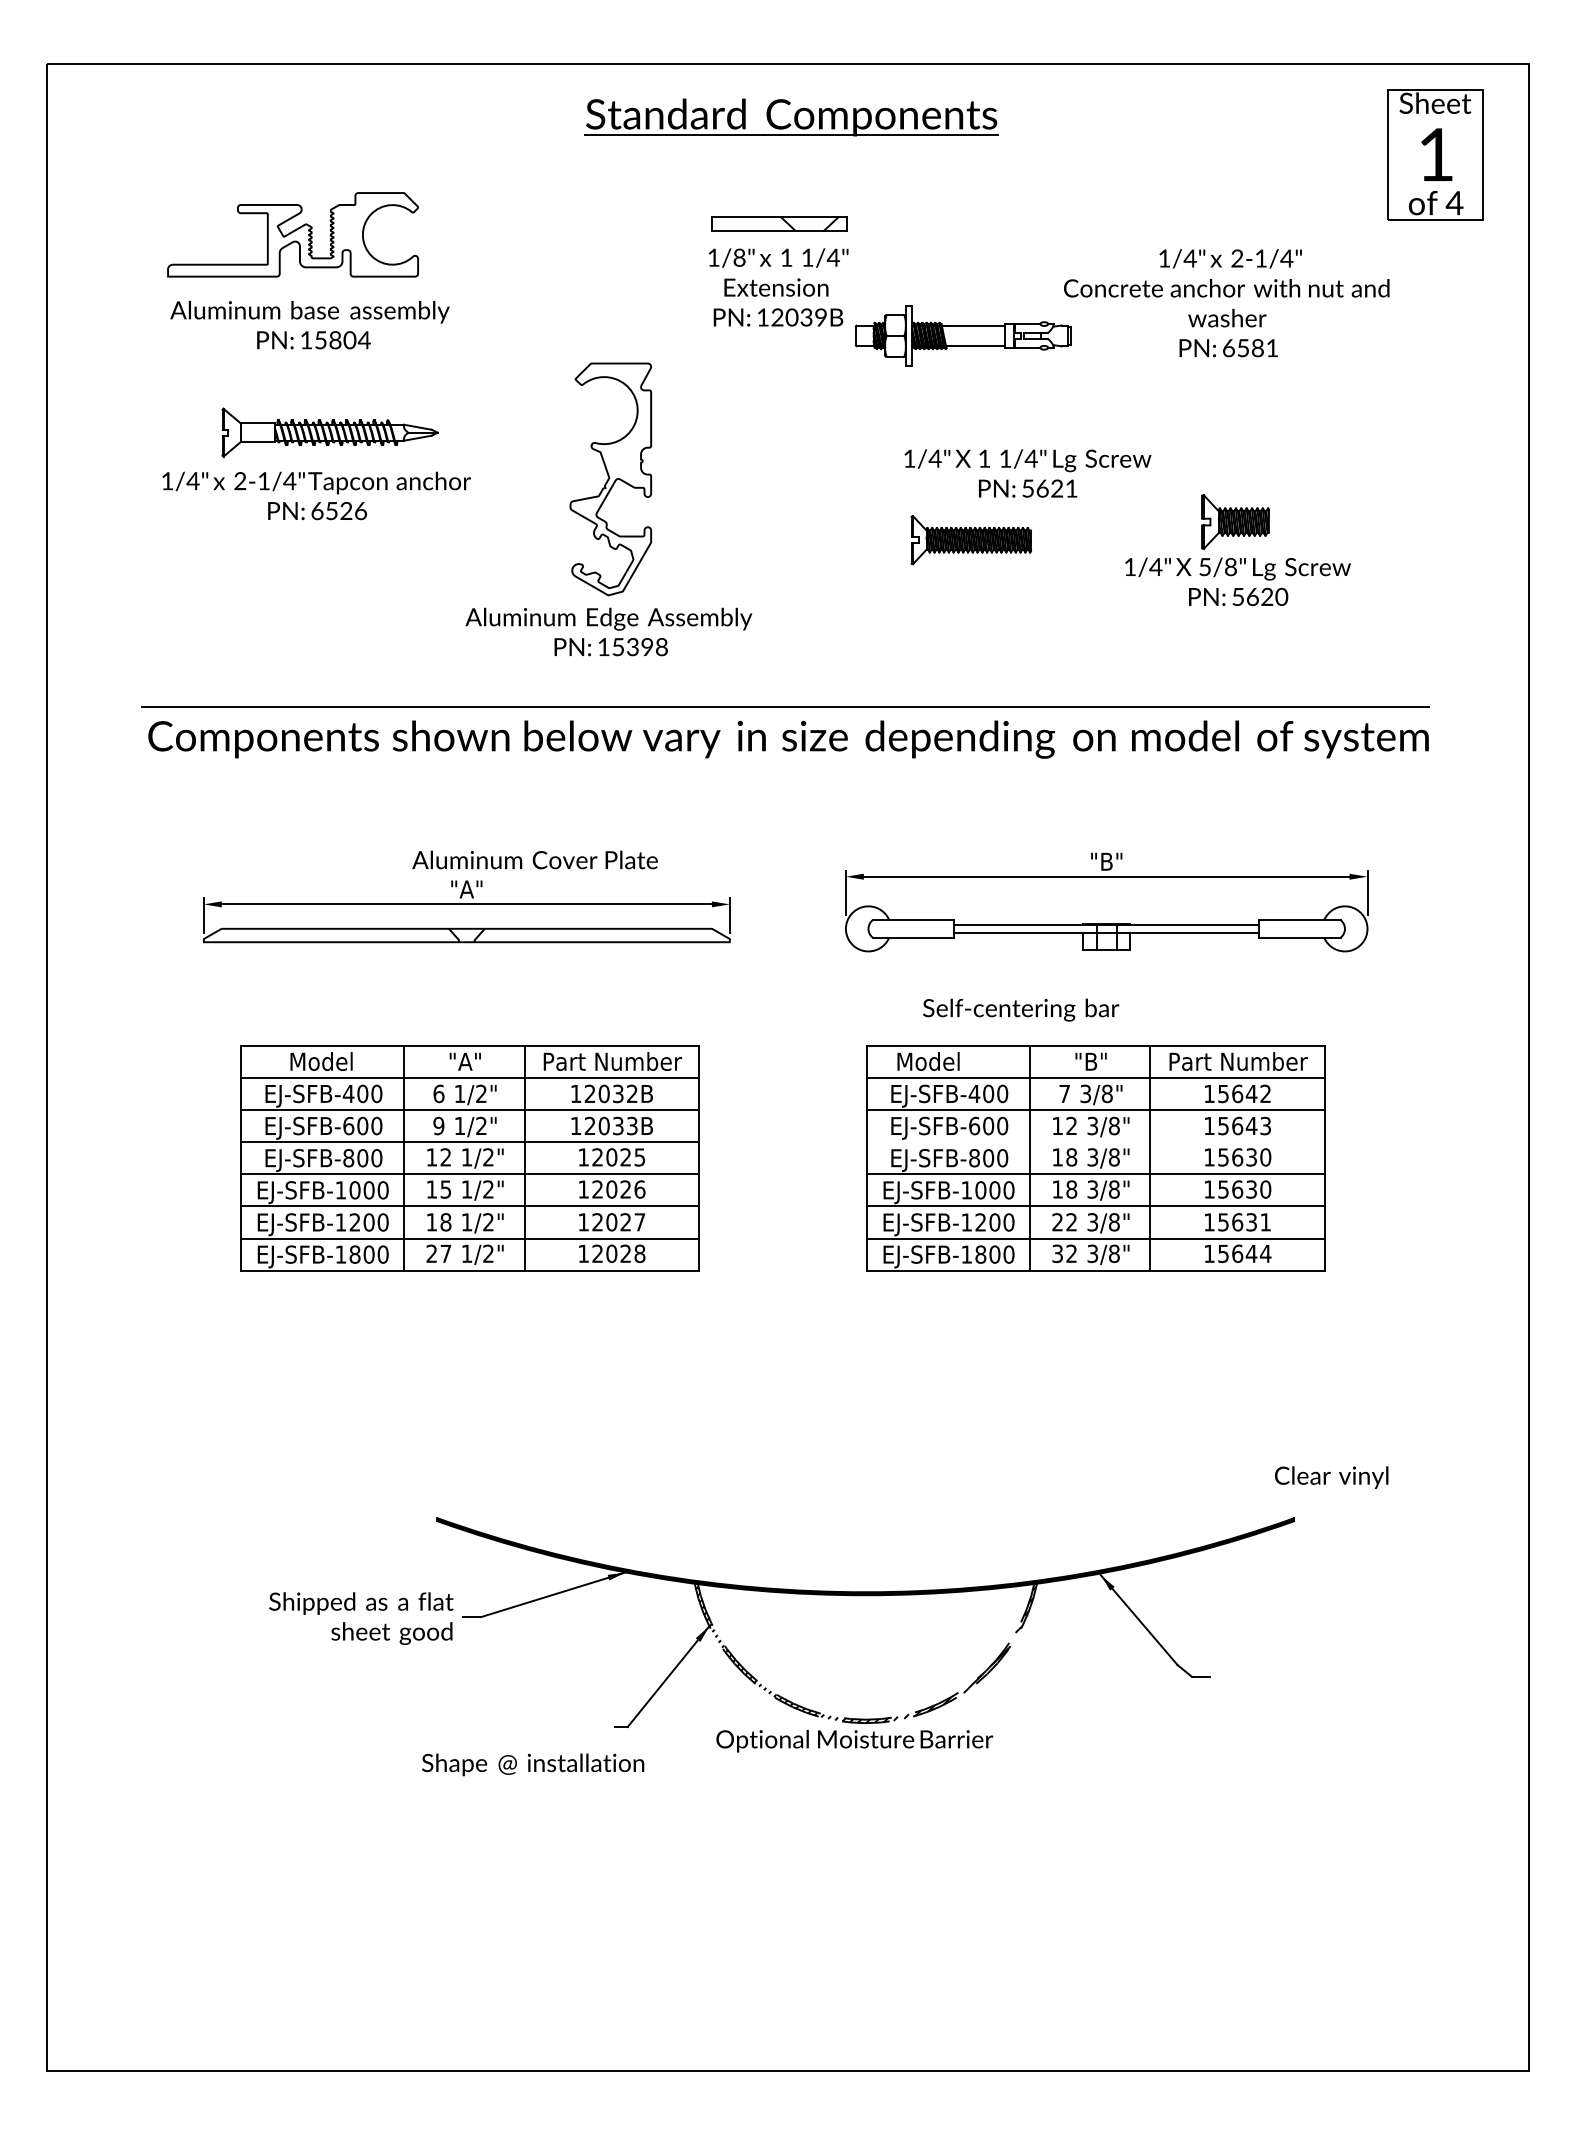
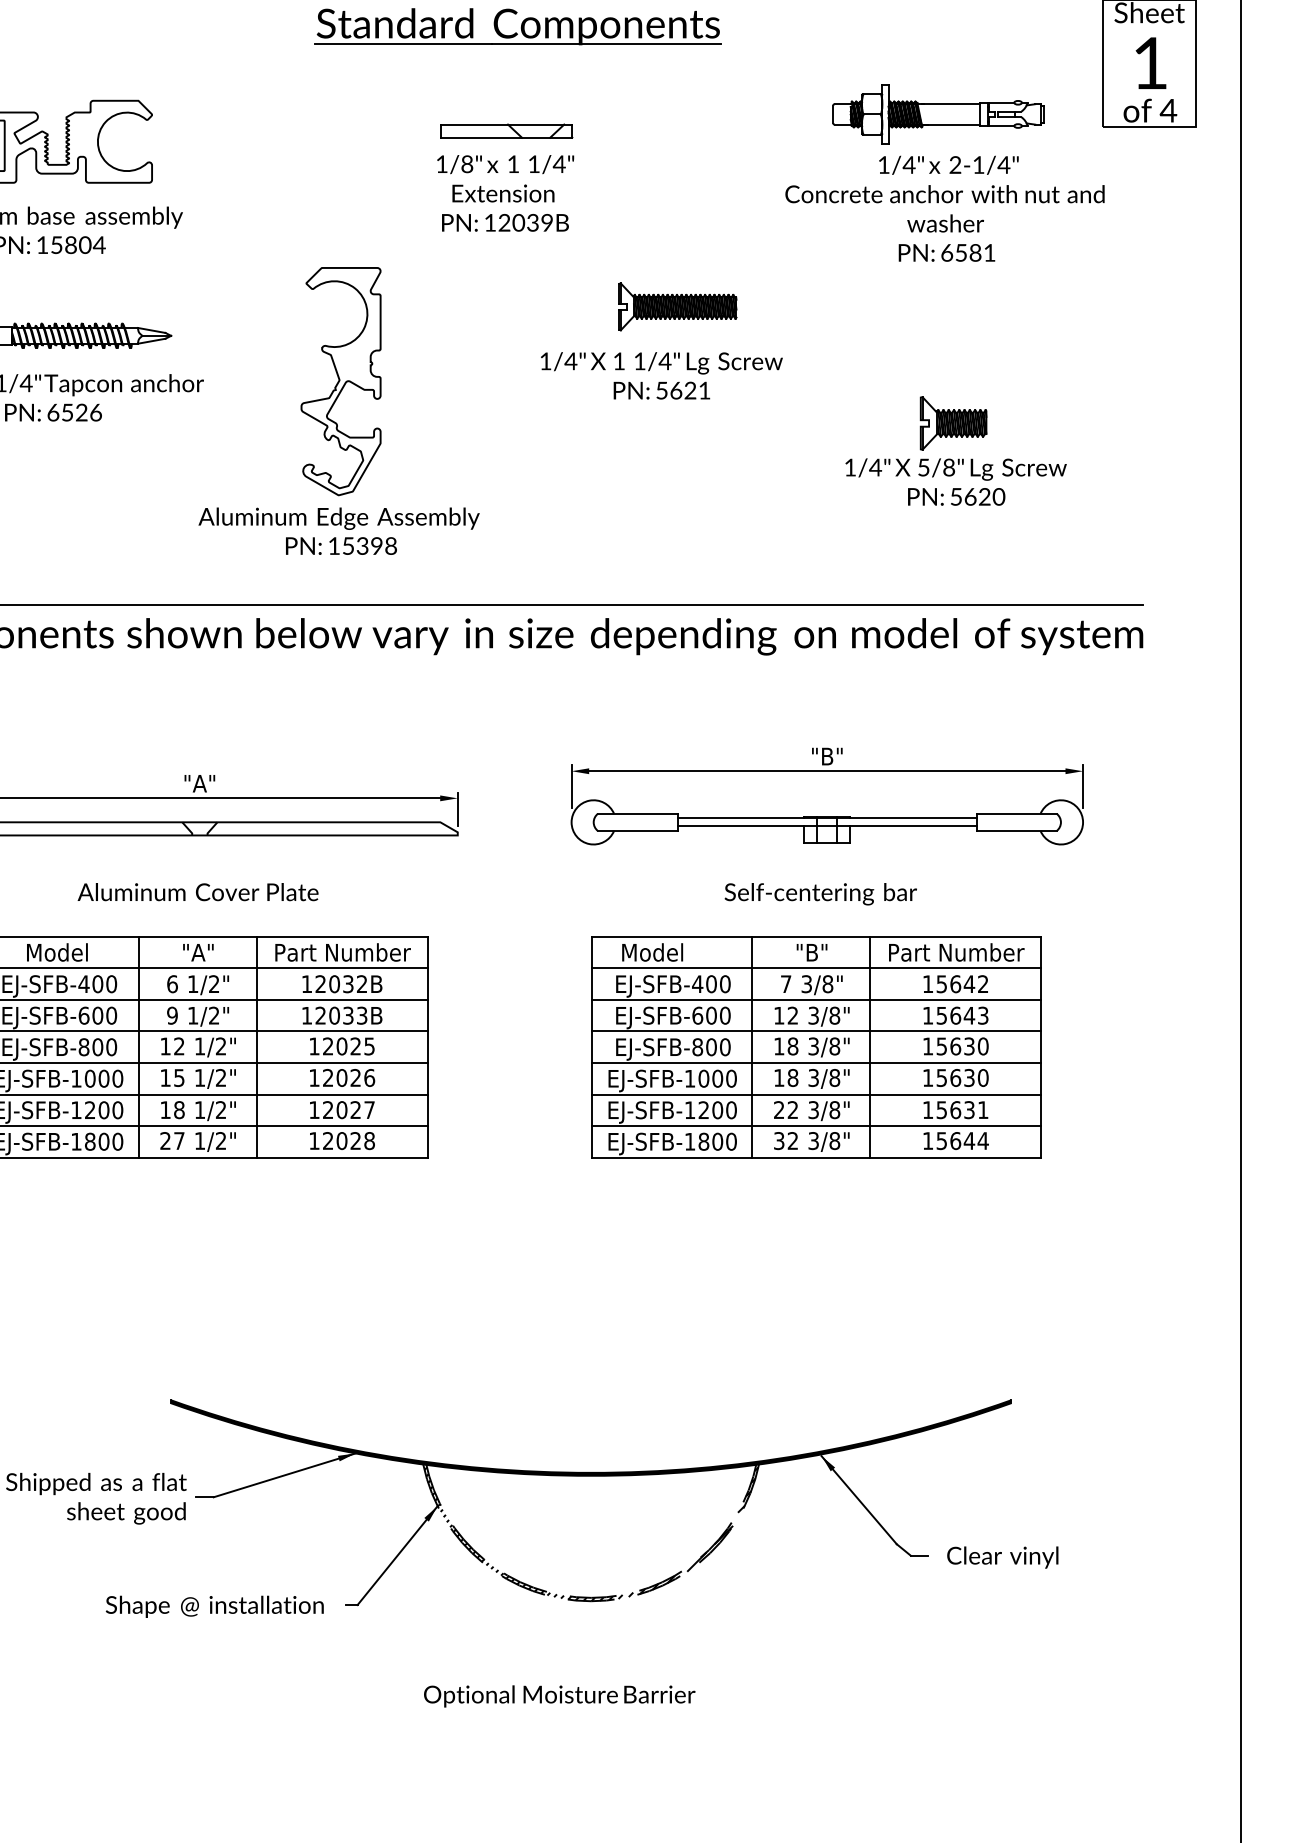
part: (962, 335) -> (937, 114), moved
text: (1027, 473) -> (661, 375), moved
part: (971, 540) -> (678, 307), moved
text: (534, 859) -> (197, 891), moved
text: (1021, 1009) -> (821, 893), moved
line: (1095, 1142) -> (816, 1031), added
text: (1331, 1477) -> (1002, 1557), moved
text: (854, 1741) -> (559, 1696), moved
text: (533, 1764) -> (215, 1606), moved

